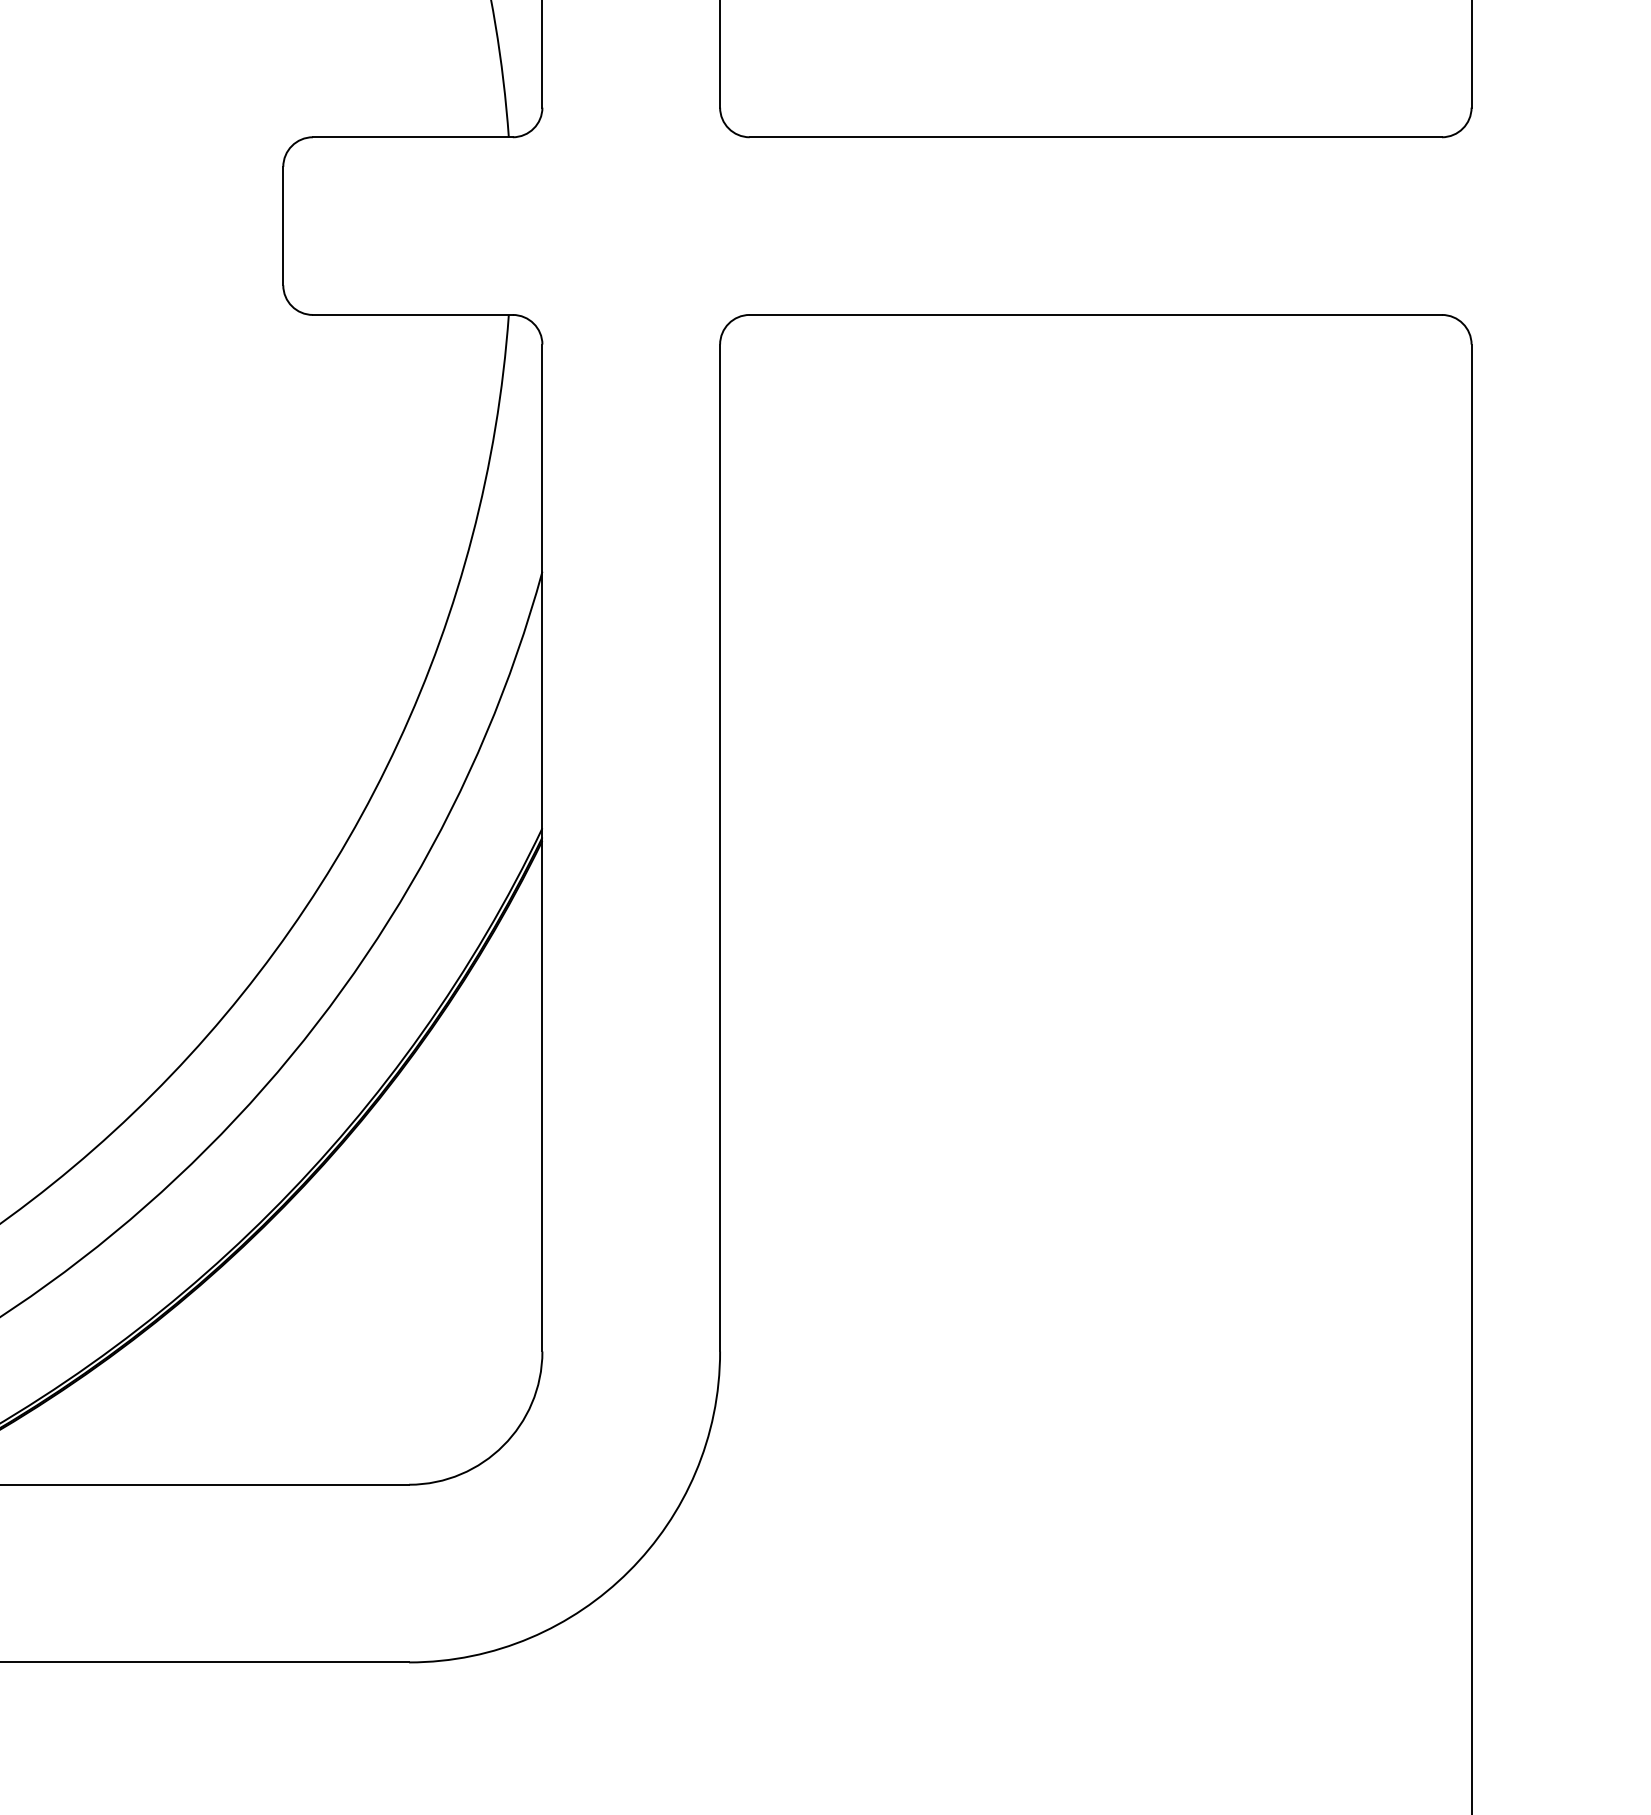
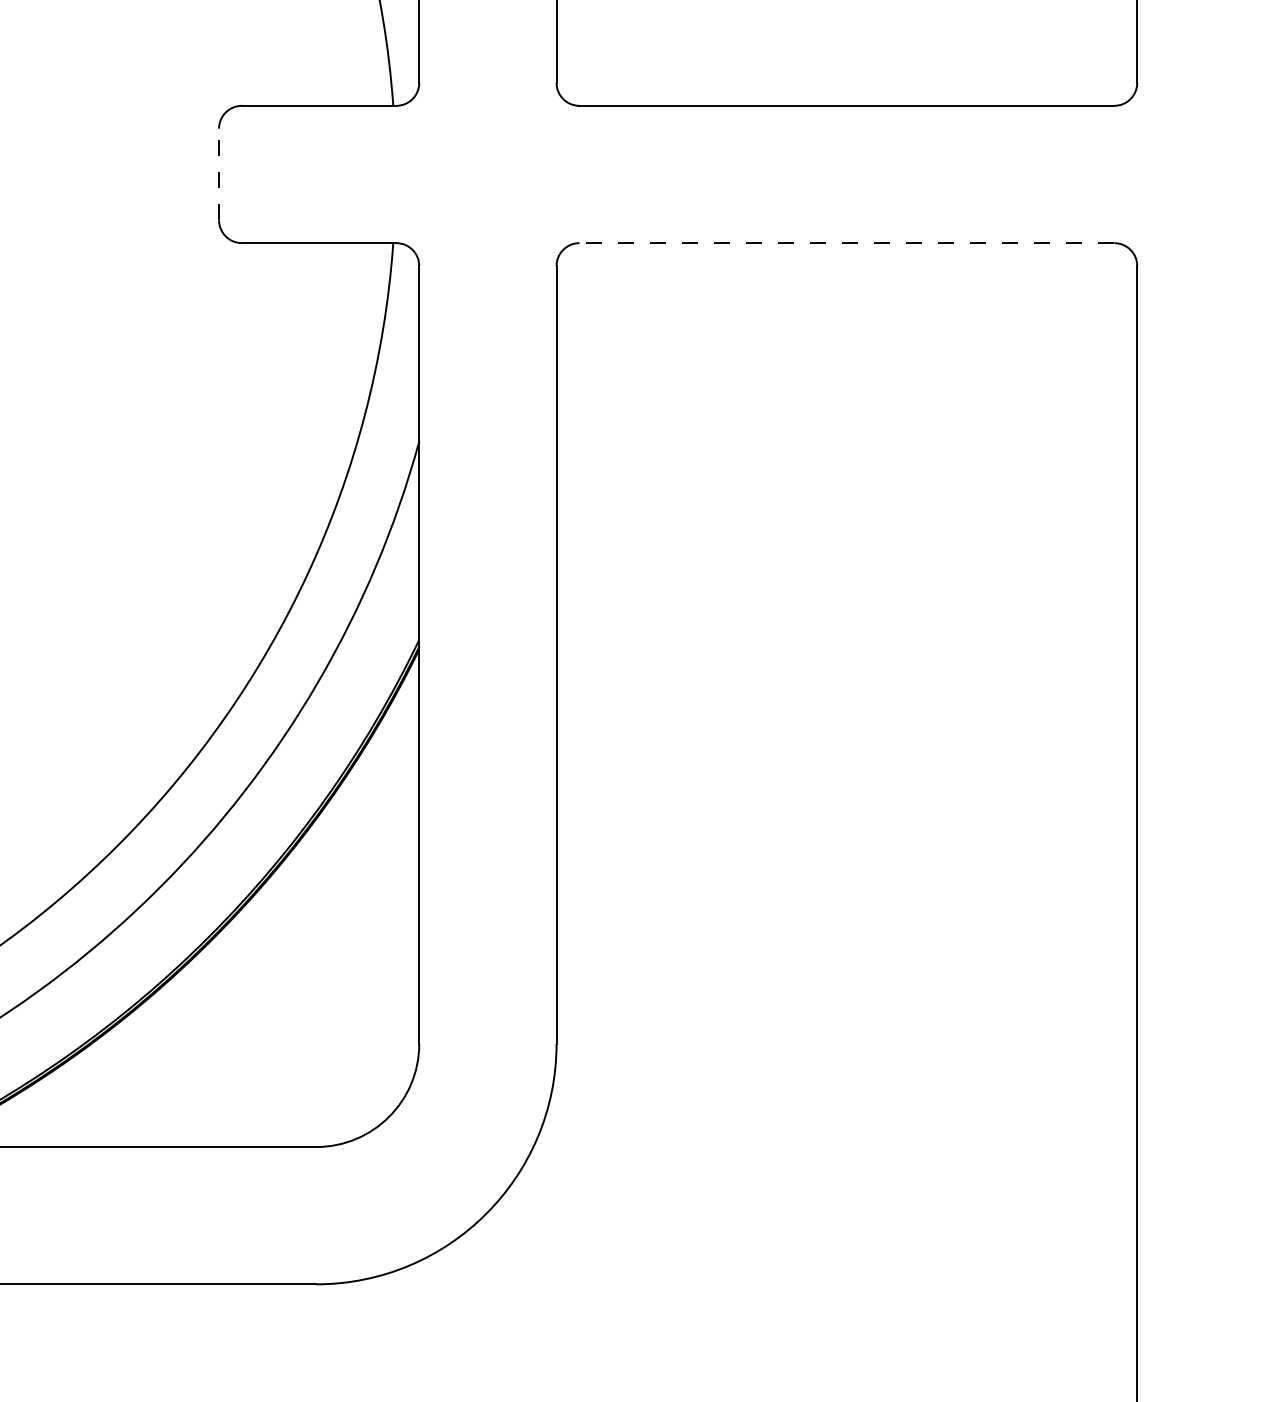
line: (283, 225) -> (219, 174), solid -> dashed
line: (1095, 314) -> (846, 242), solid -> dashed

